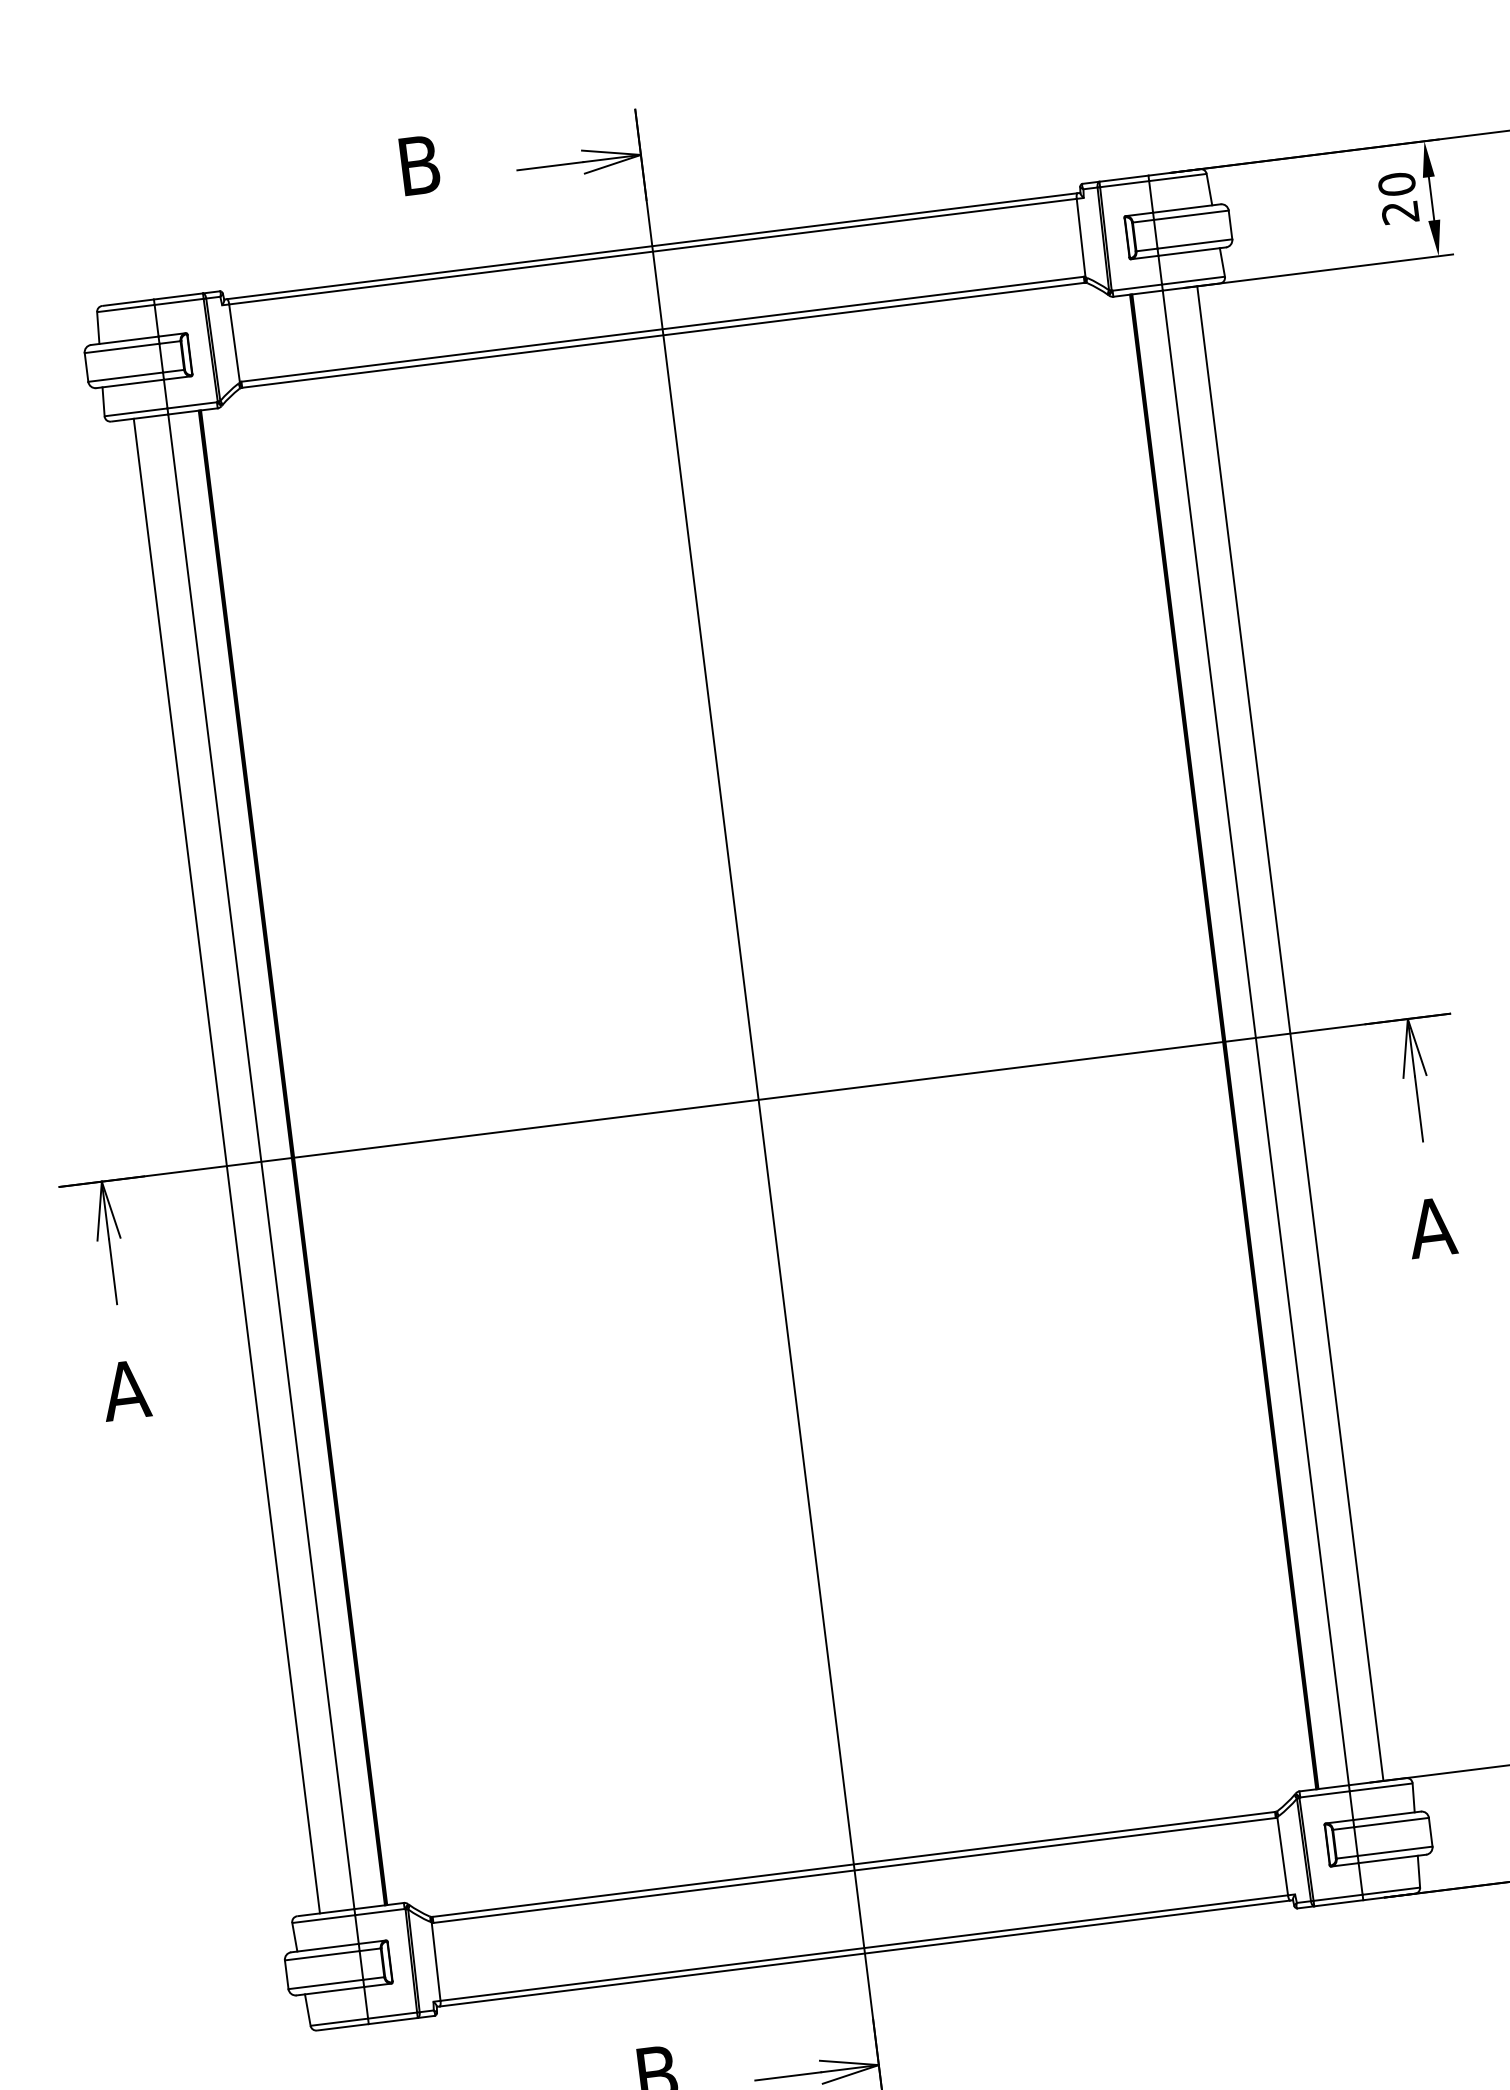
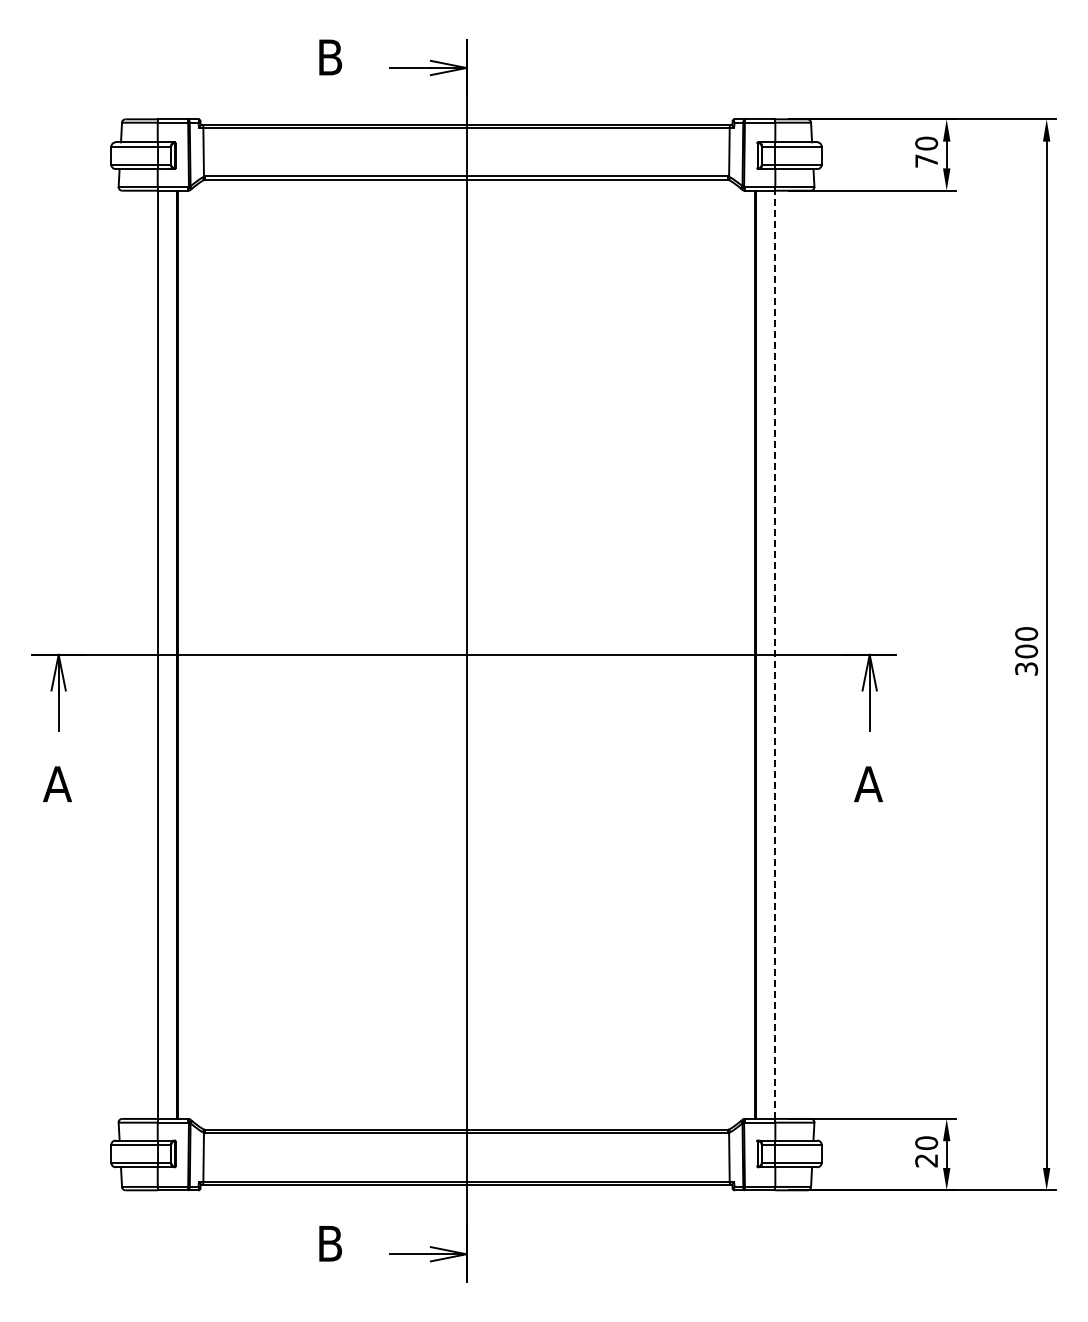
text: (1400, 211) -> (926, 160), 20 -> 70
line: (1289, 1033) -> (796, 654), removed
line: (1256, 1037) -> (775, 654), solid -> dashed
line: (227, 1165) -> (136, 654), removed

